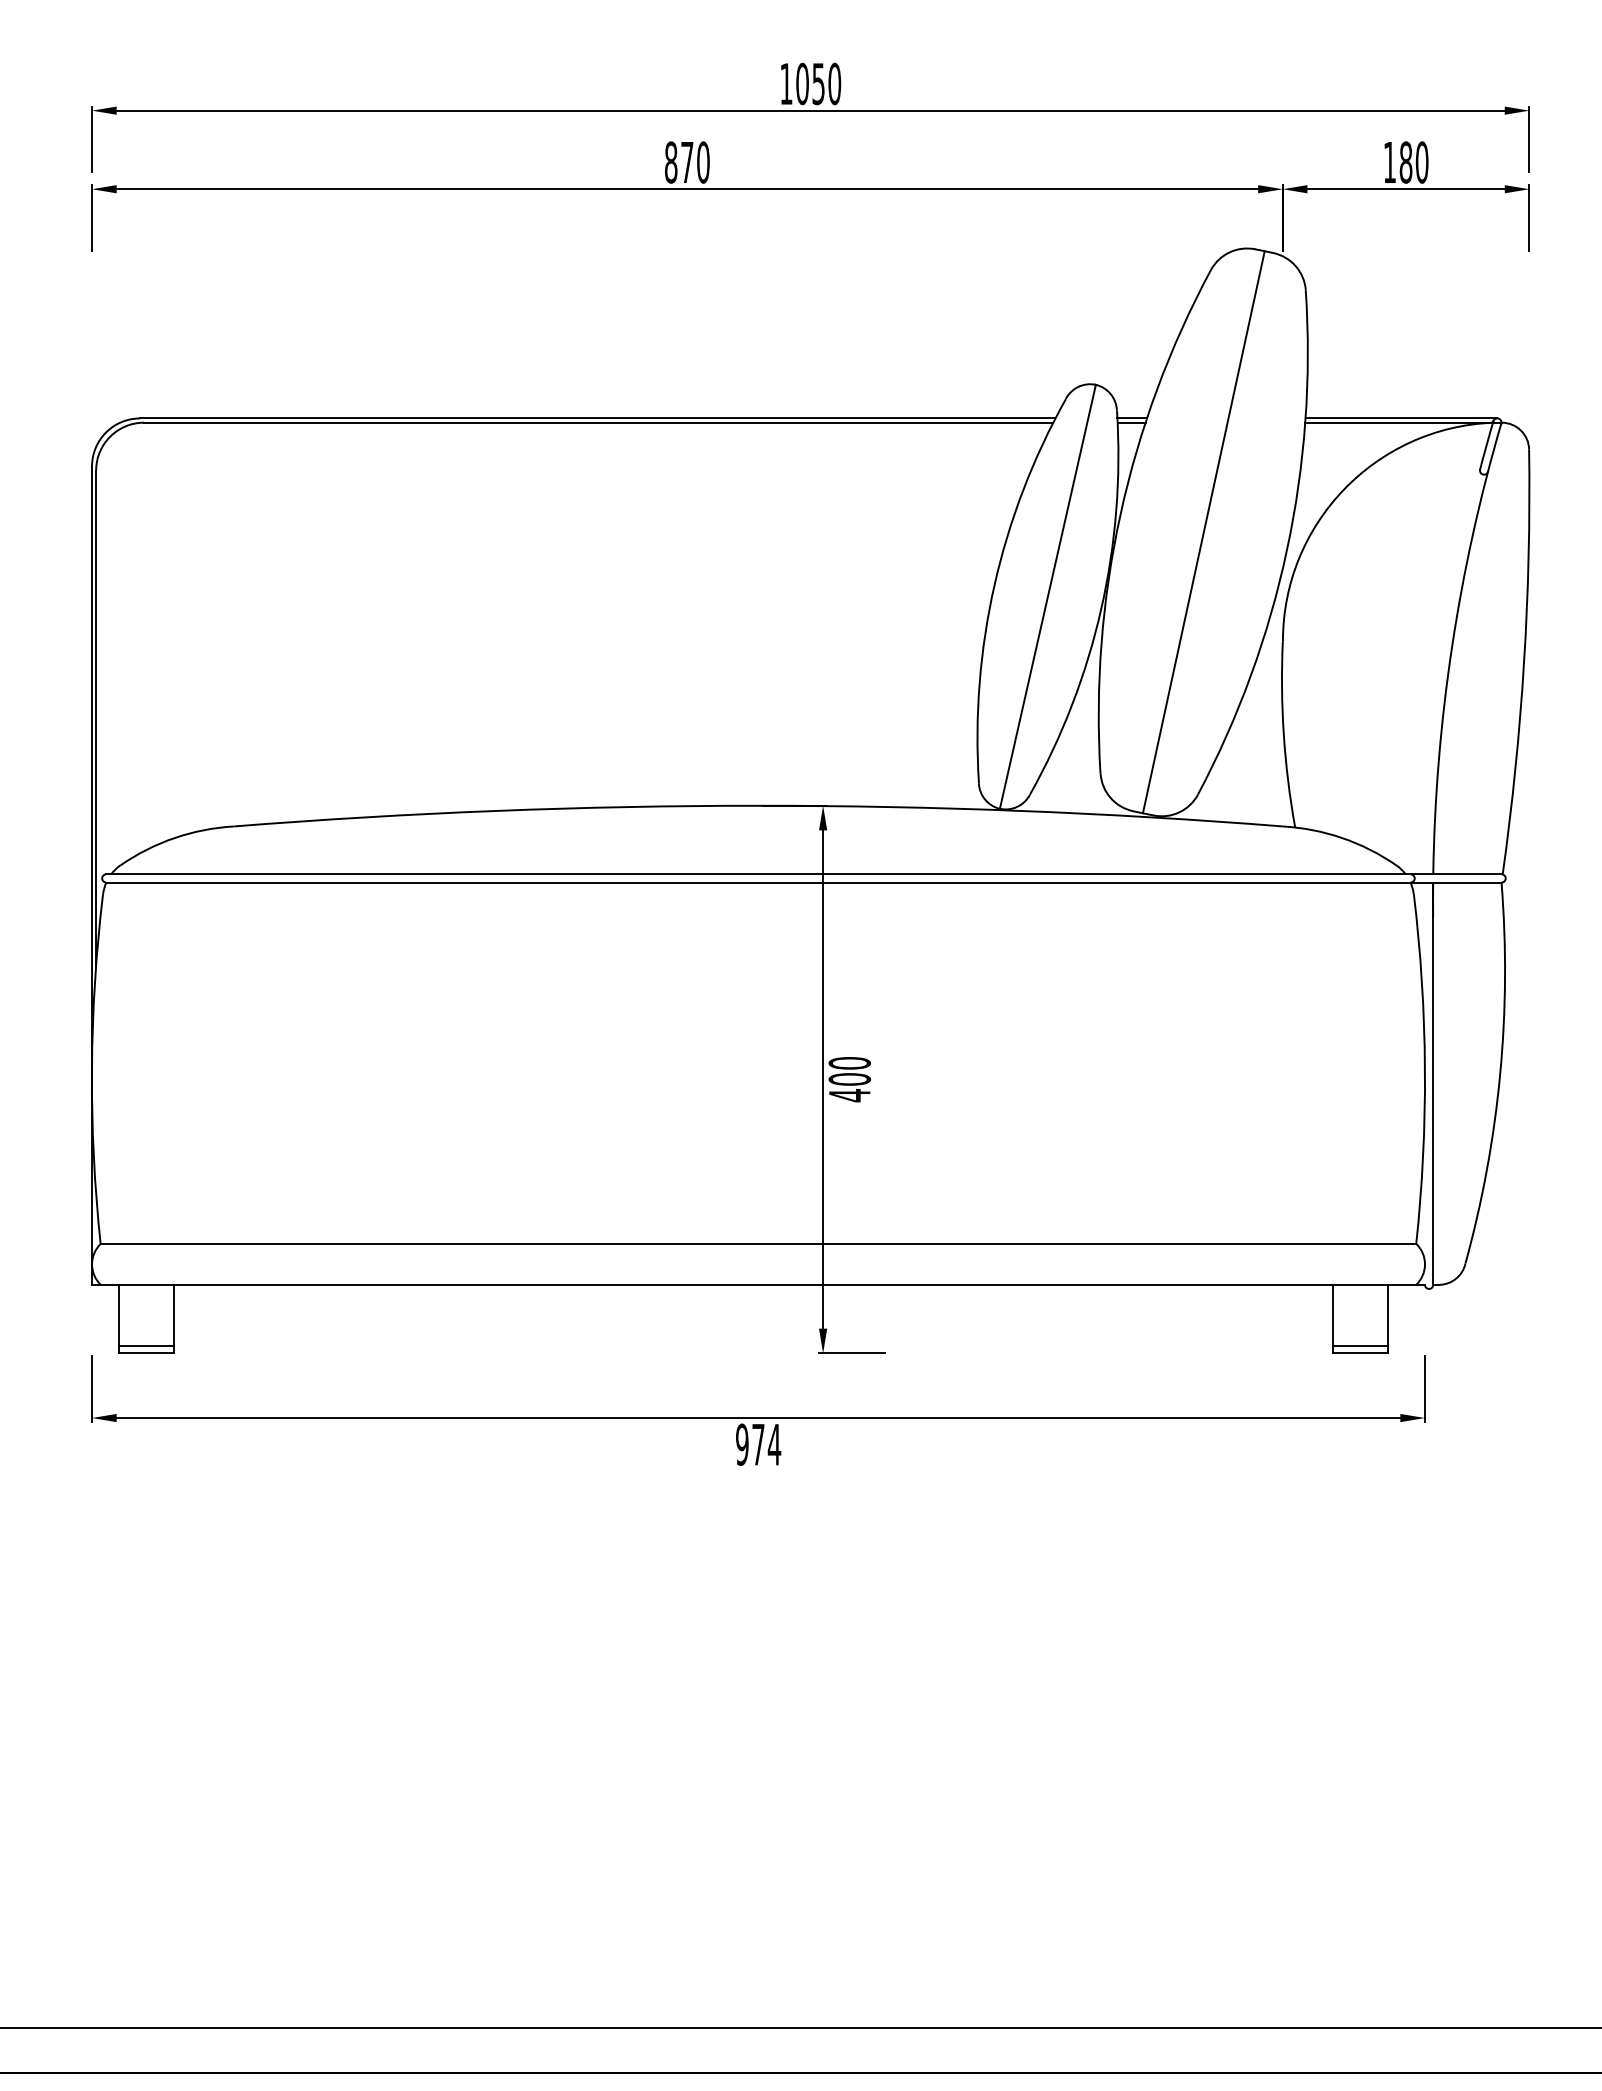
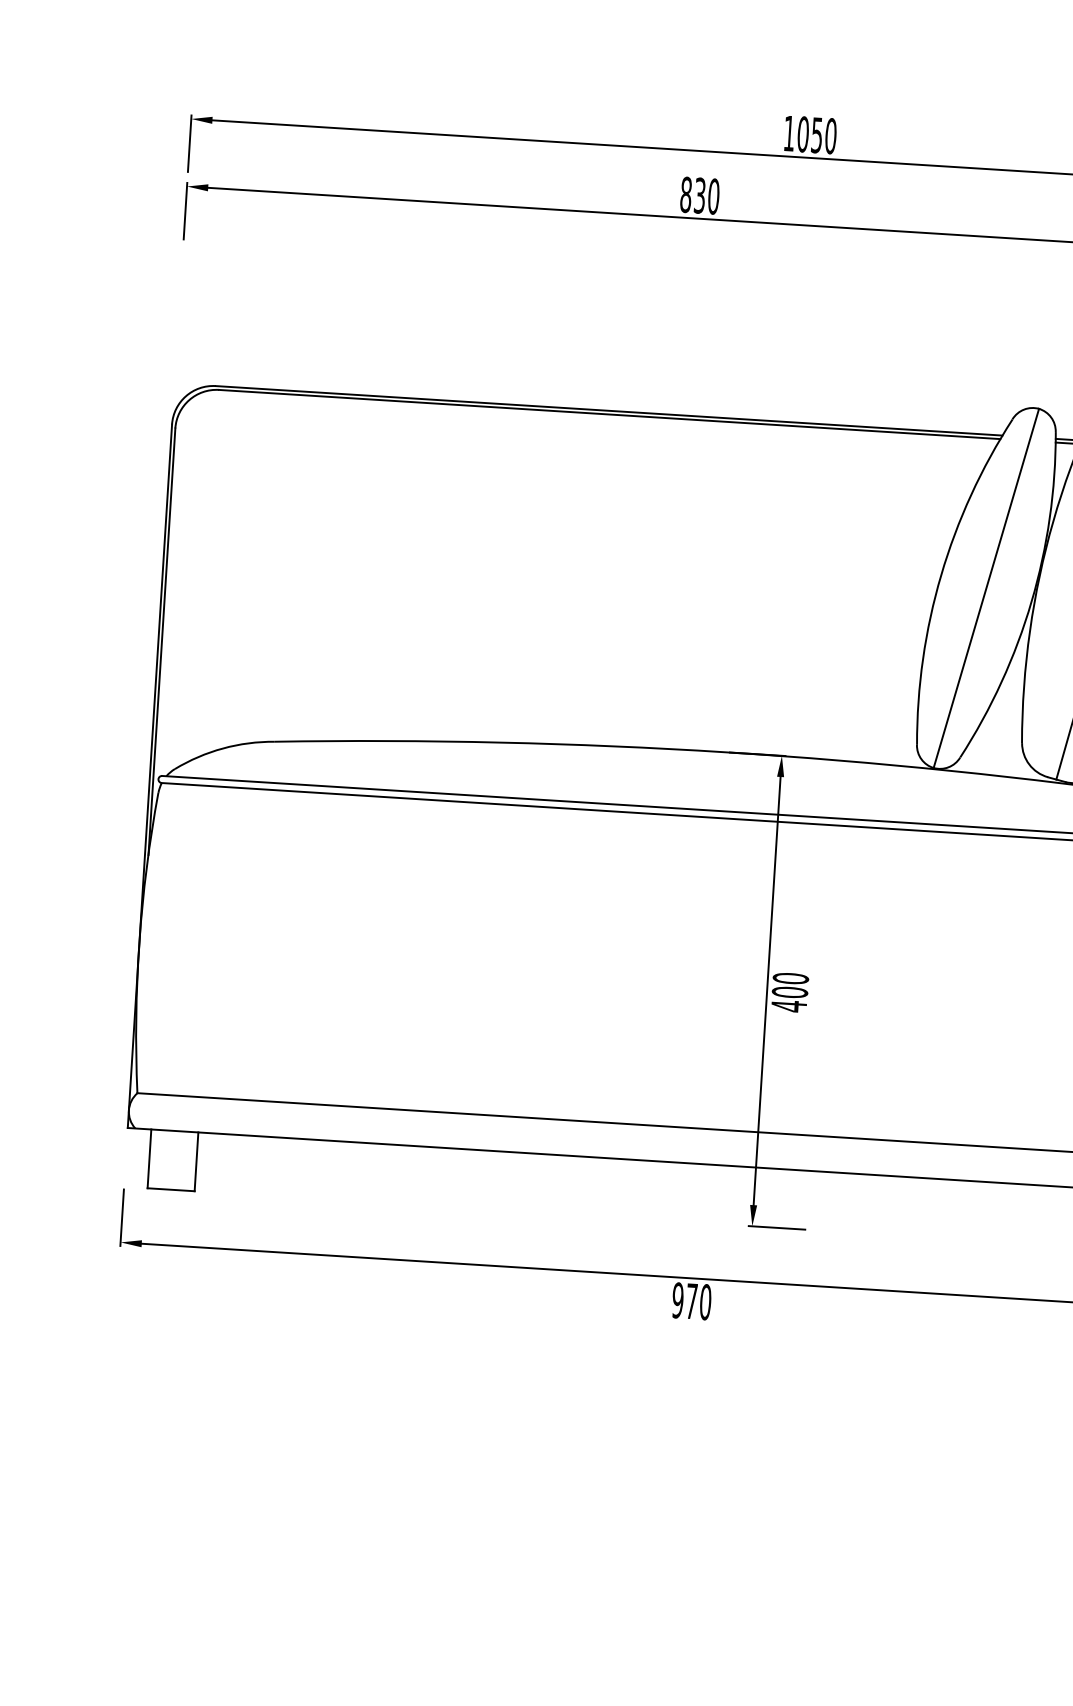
text: (687, 162) -> (700, 195), 870 -> 830
line: (146, 1346) -> (171, 1183), removed
text: (774, 1444) -> (705, 1302), 974 -> 970

